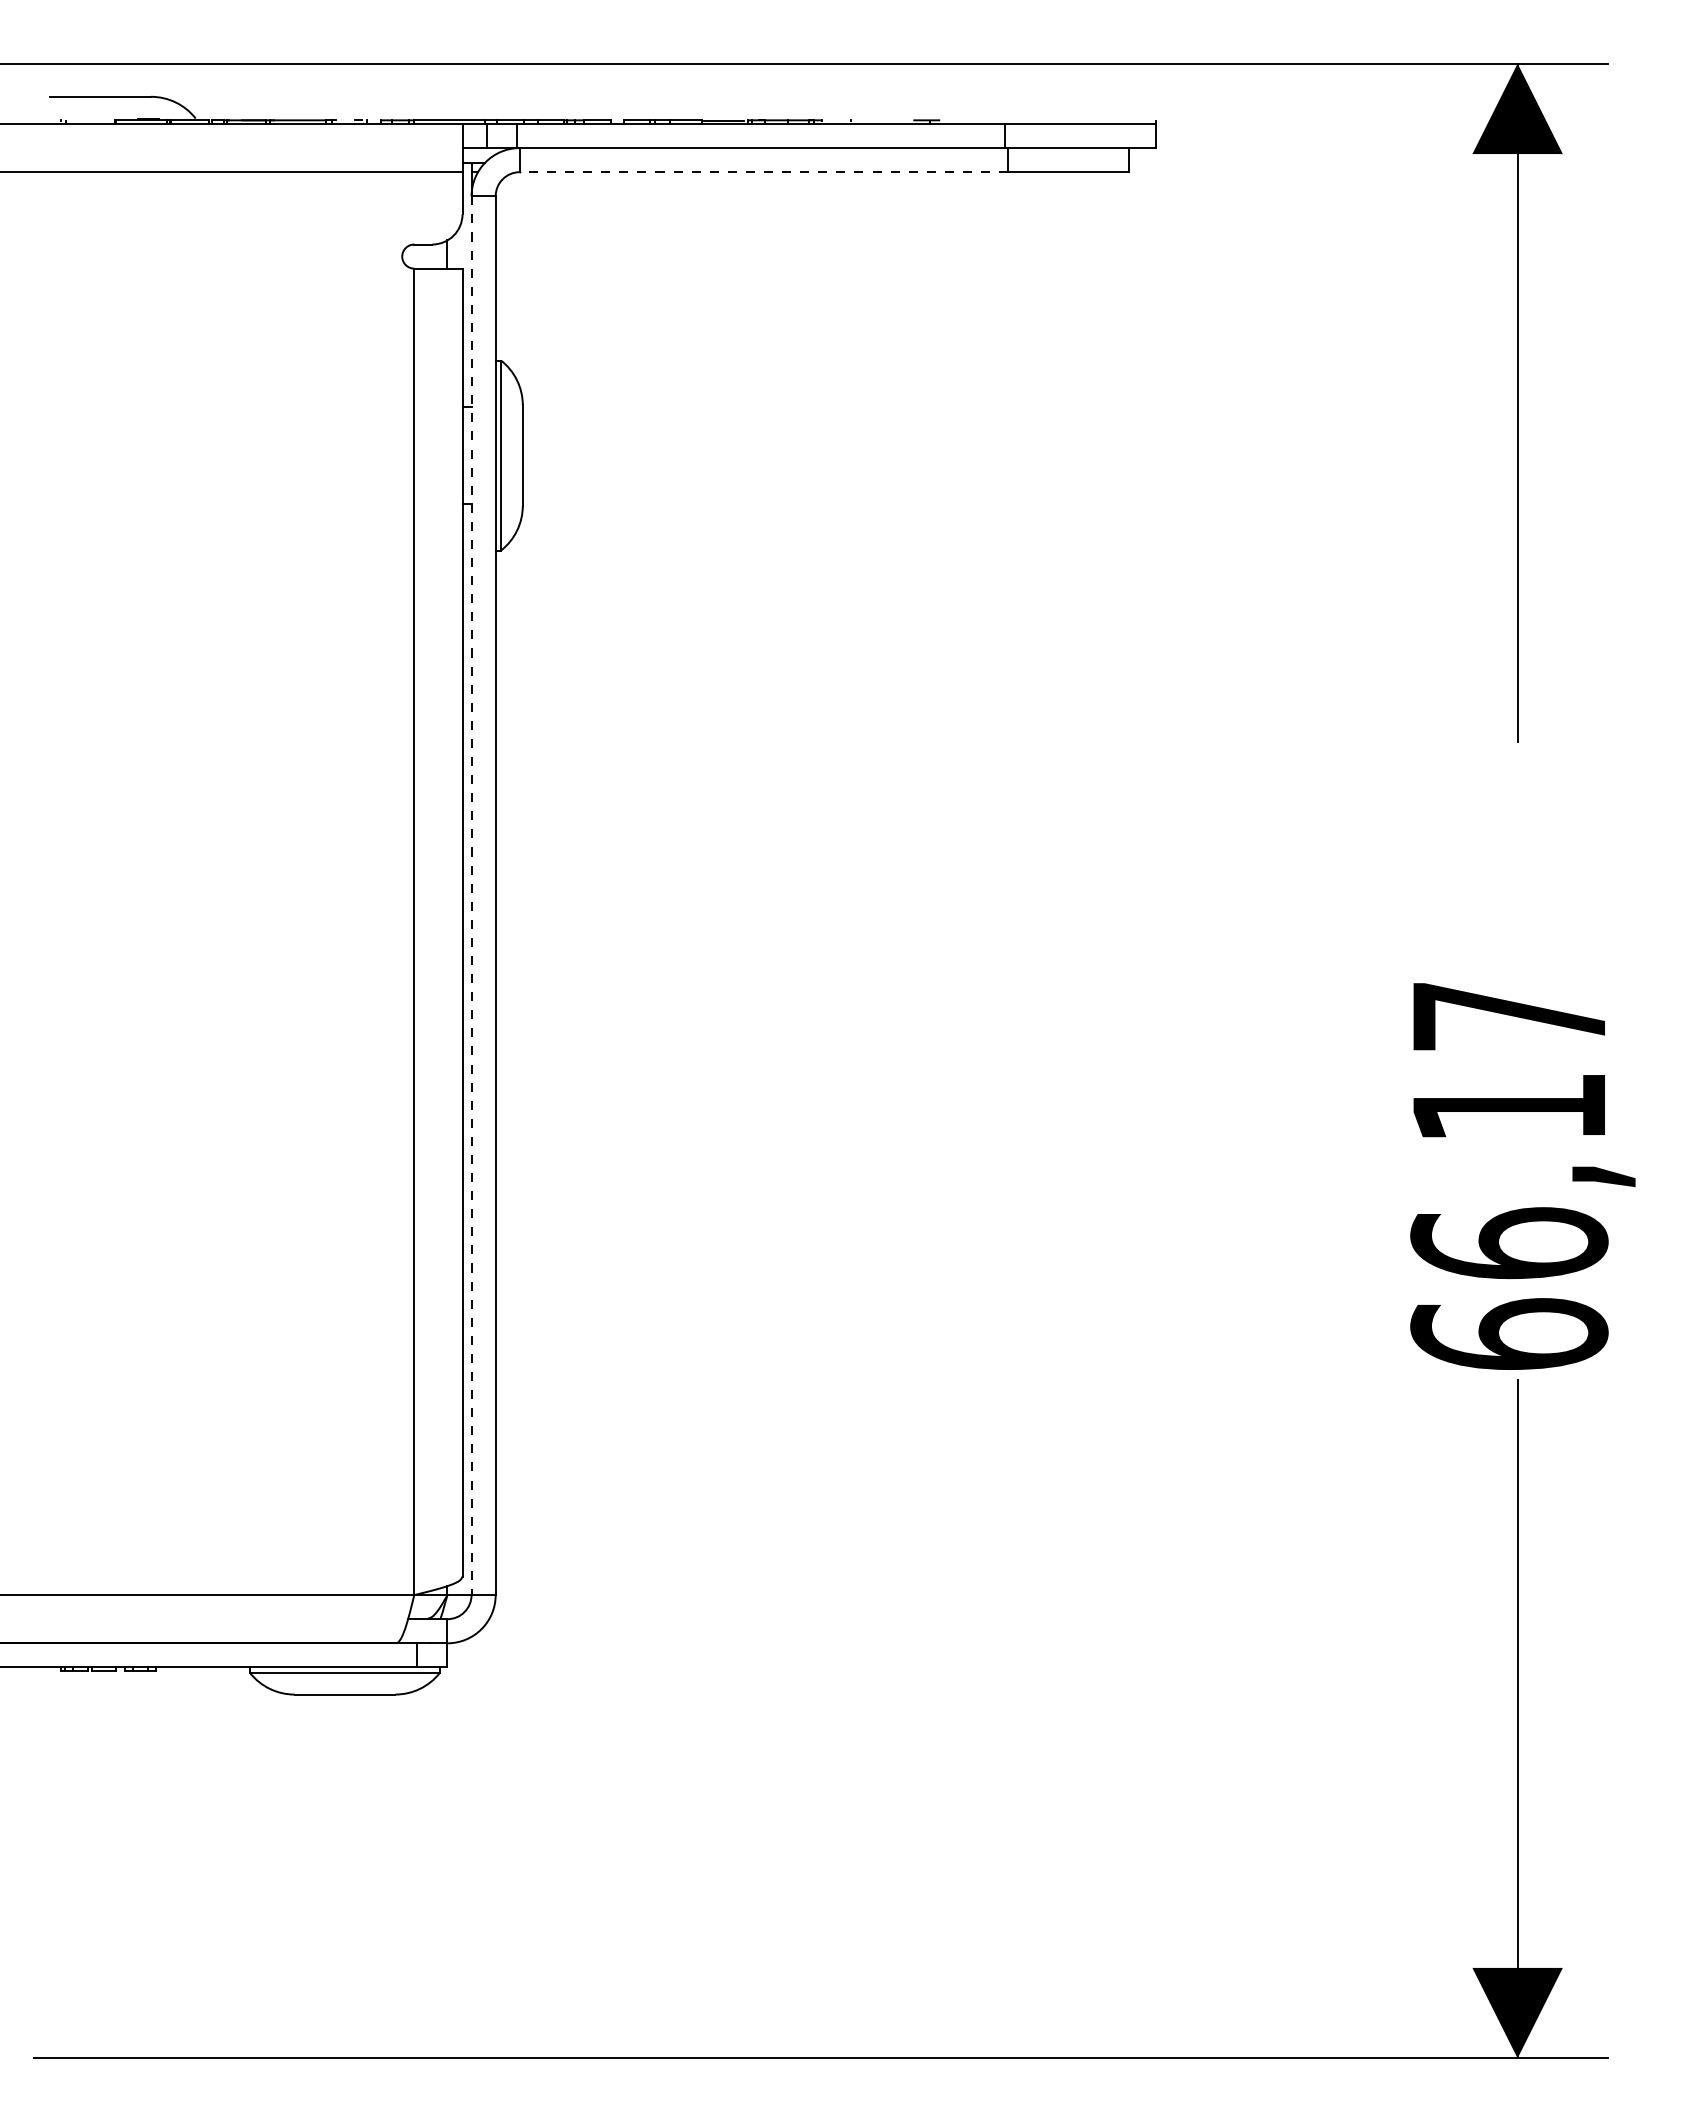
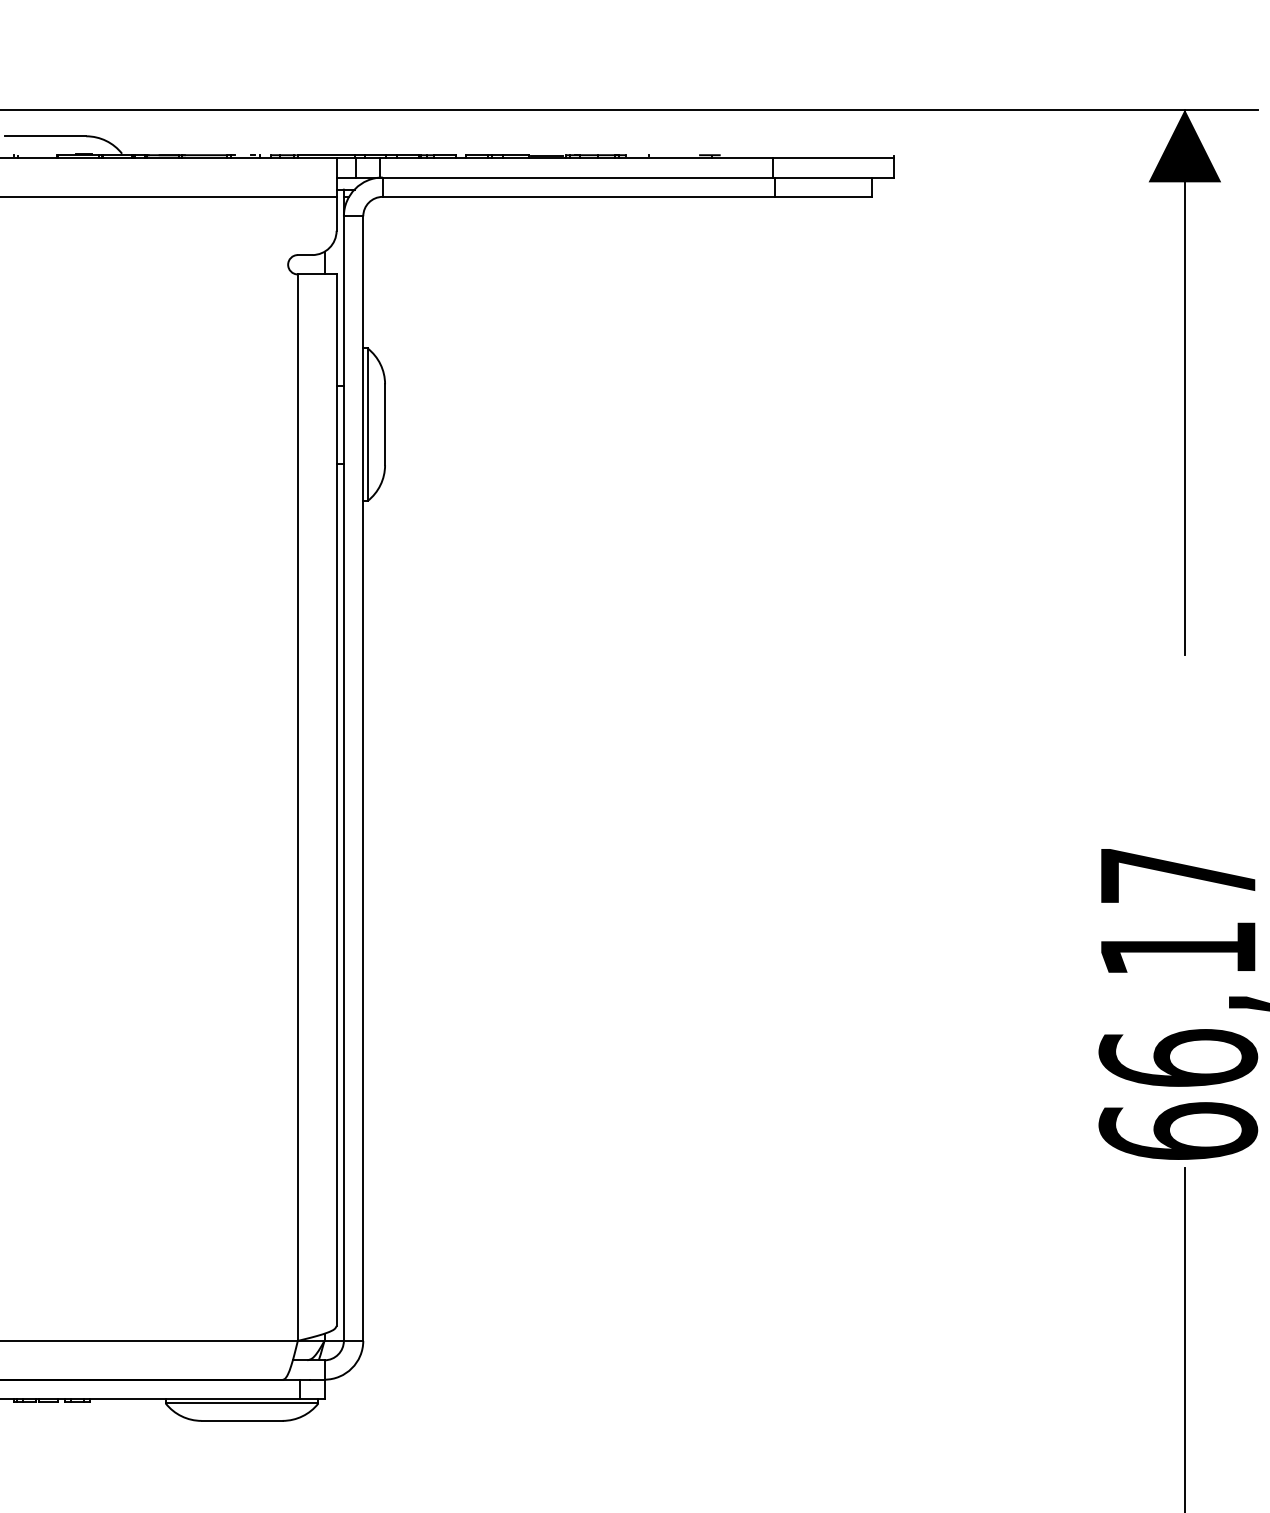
line: (763, 172) -> (578, 197), dashed -> solid
line: (471, 896) -> (343, 779), dashed -> solid

